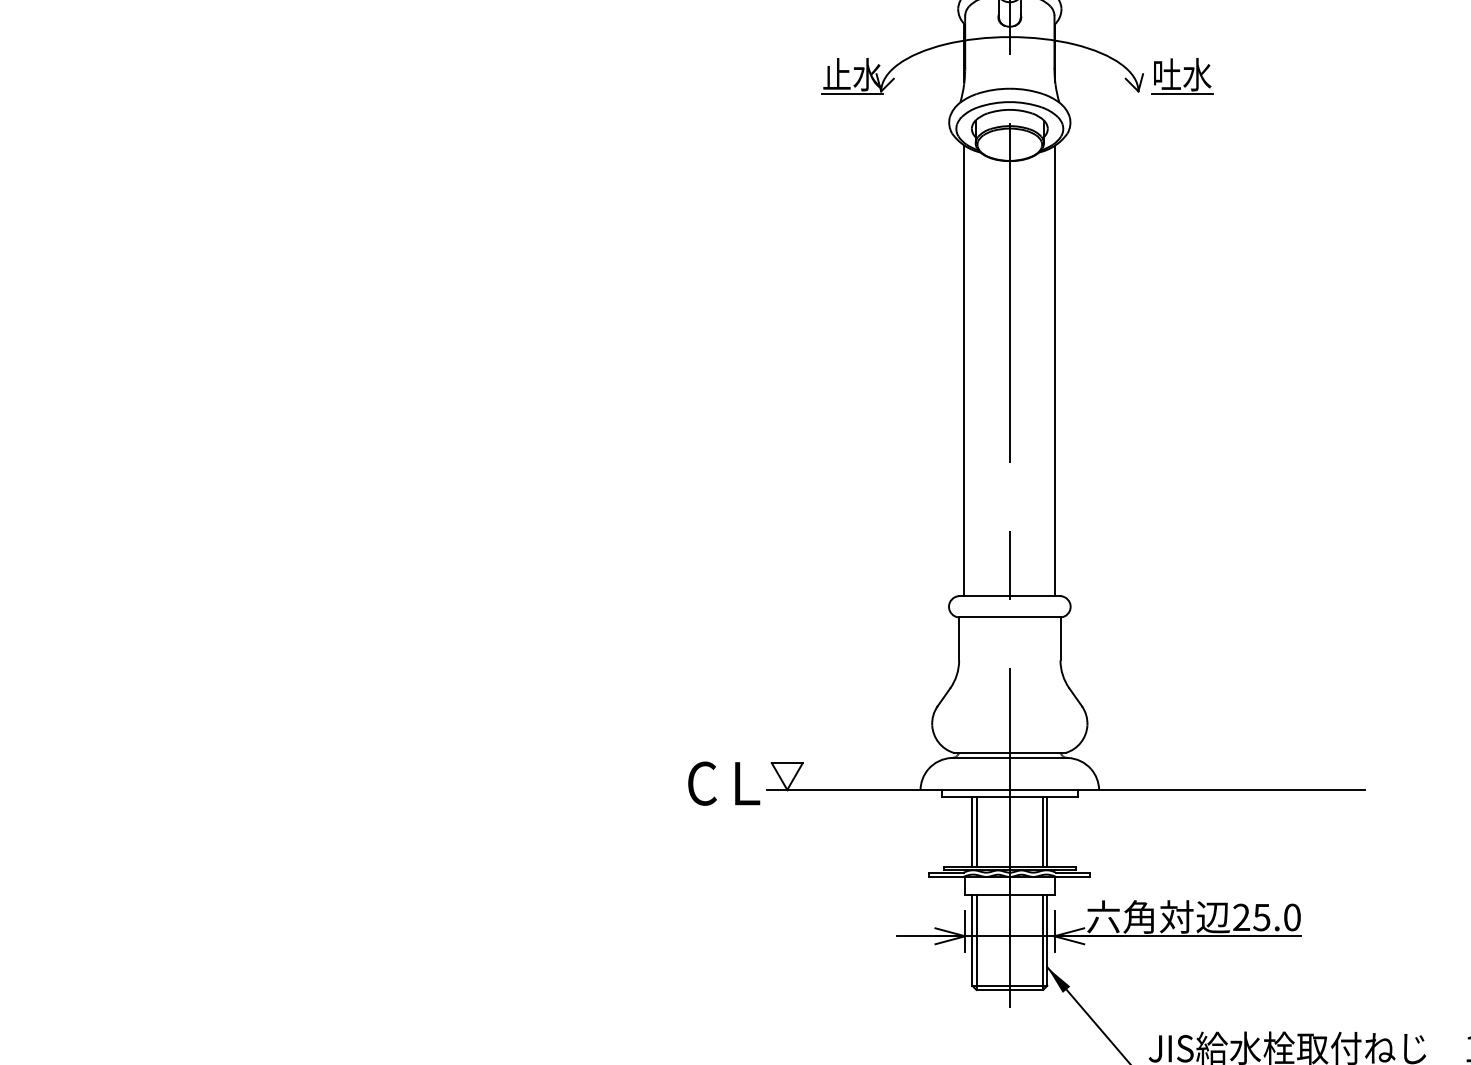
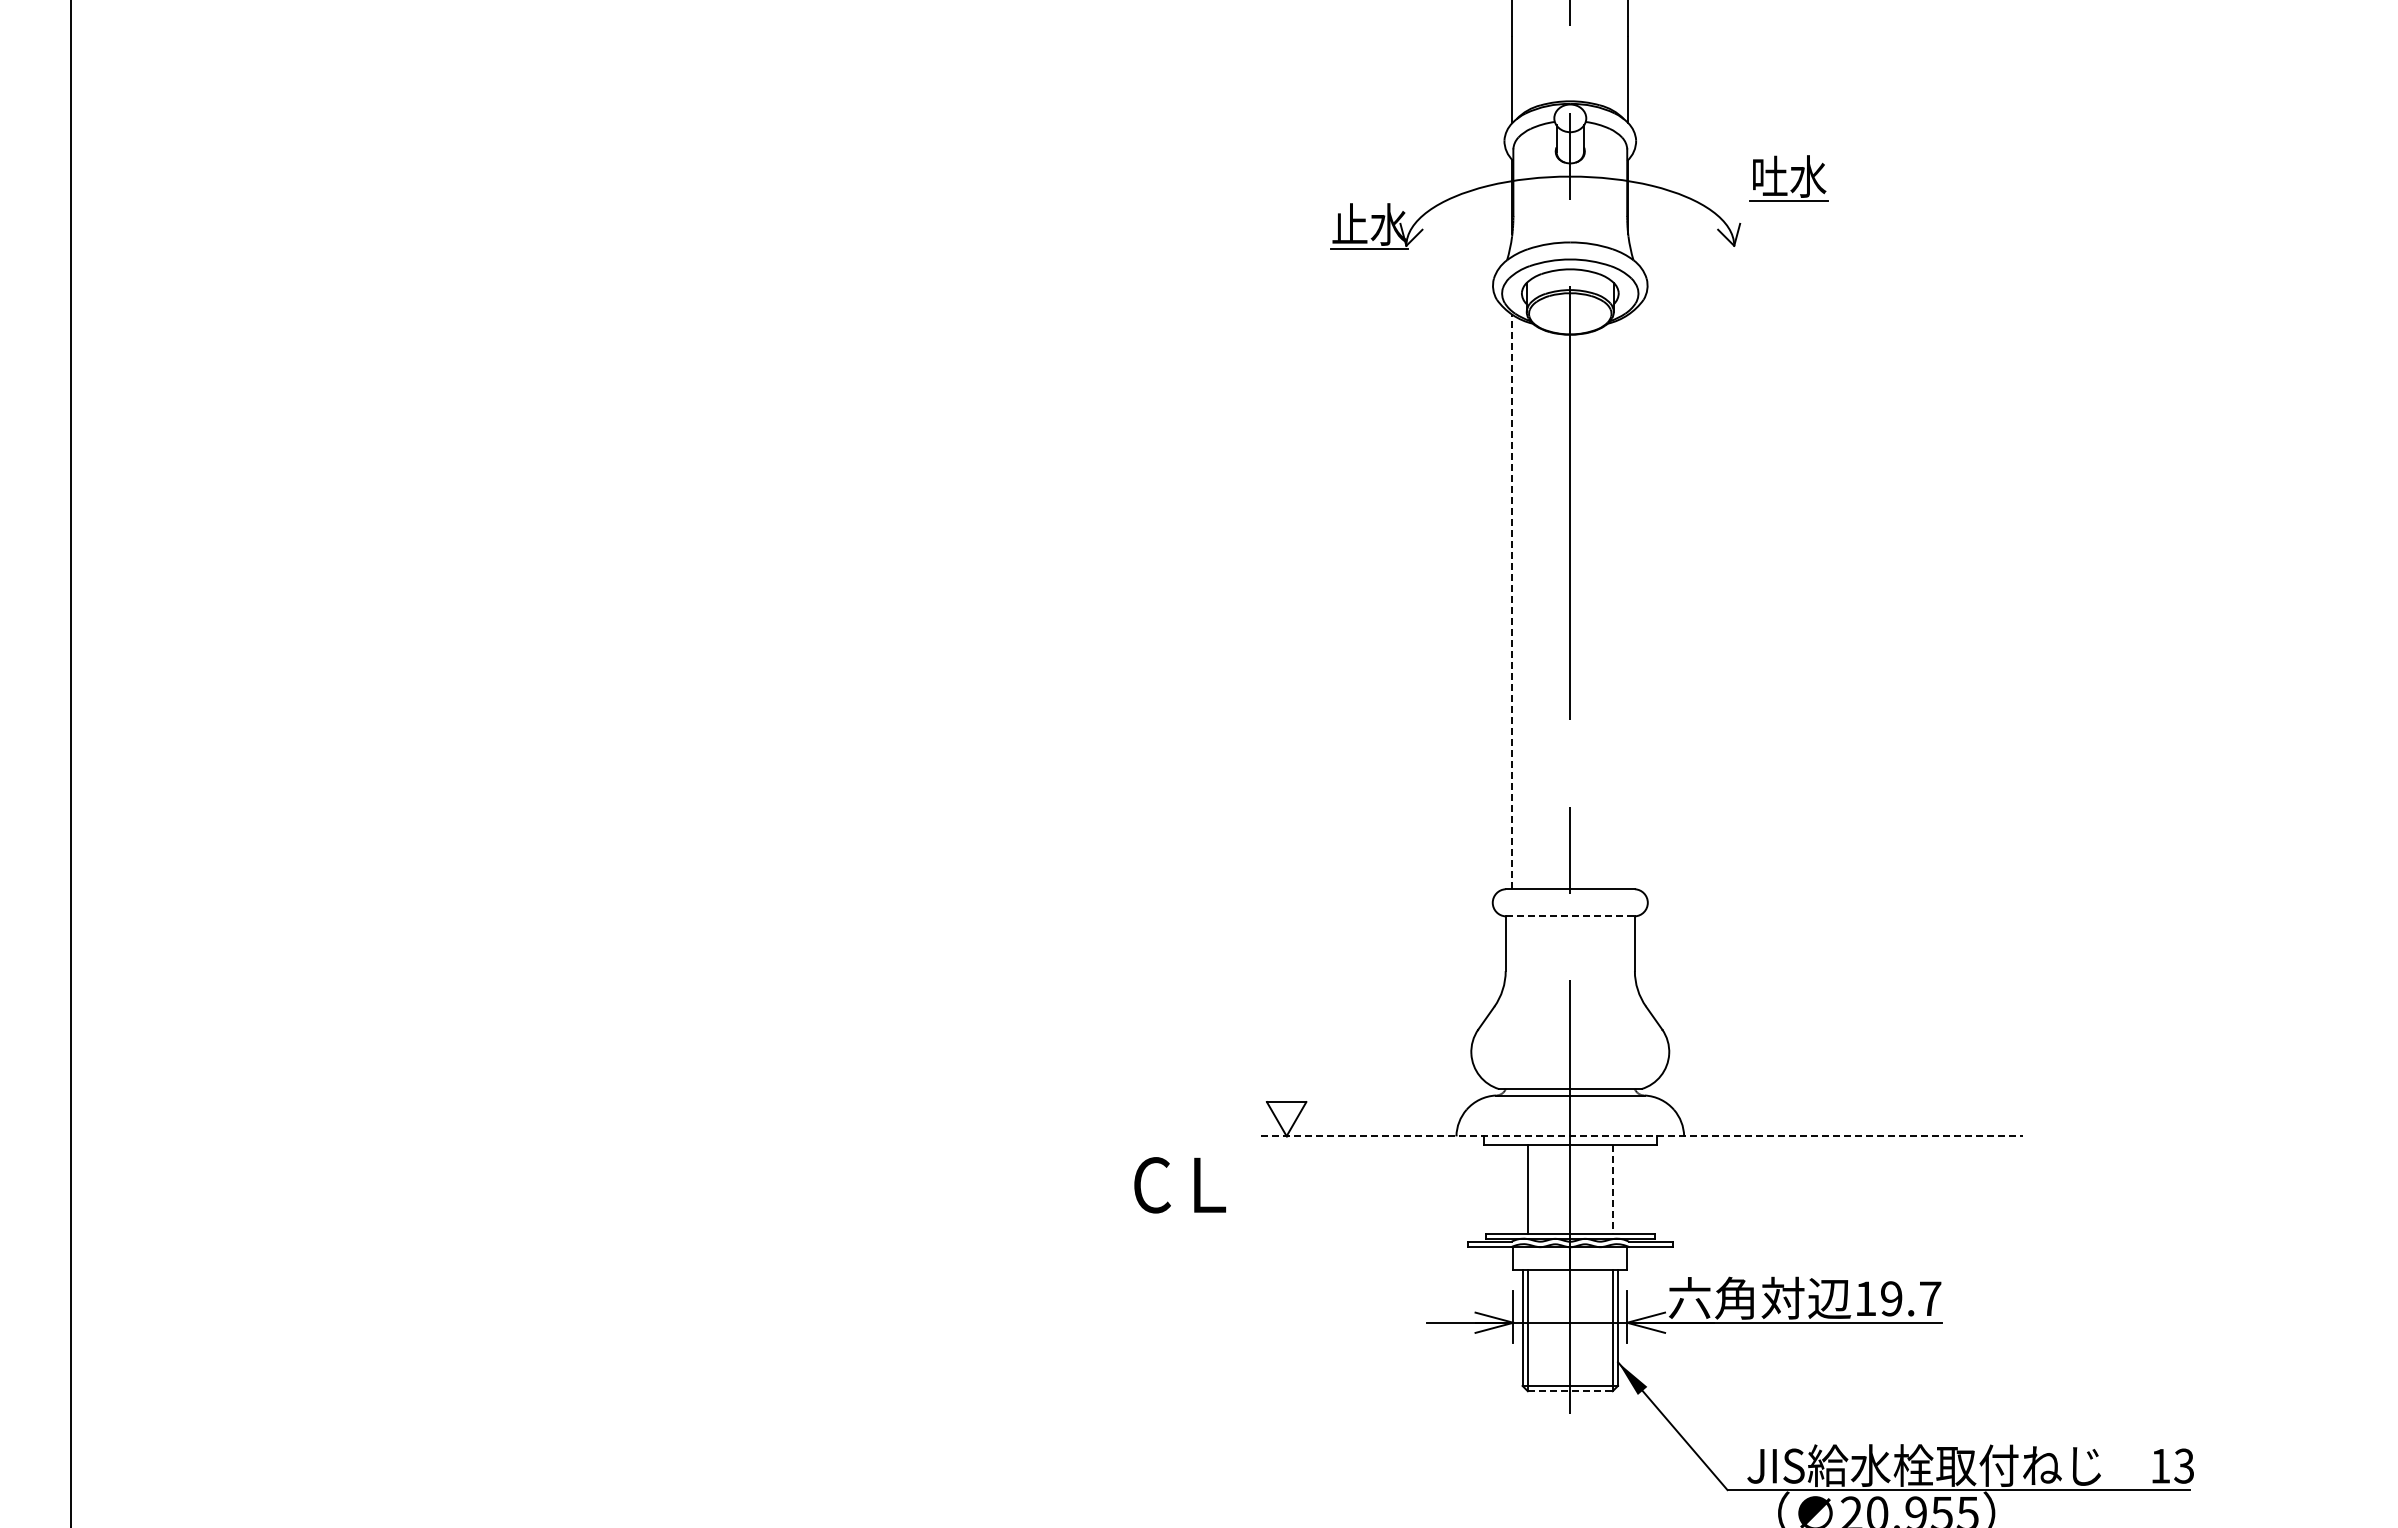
part: (1181, 76) -> (1788, 178), moved
line: (964, 370) -> (1512, 601), solid -> dashed
line: (1055, 370) -> (1628, 601), removed
line: (1009, 617) -> (1570, 916), solid -> dashed
text: (723, 783) -> (1179, 1185), moved
line: (1066, 790) -> (1642, 1136), solid -> dashed
line: (972, 831) -> (1522, 1189), removed
line: (1047, 831) -> (1618, 1189), removed
line: (1042, 832) -> (1612, 1190), solid -> dashed
text: (1267, 917) -> (1898, 1298), 25.0 -> 19.7
line: (1009, 990) -> (1570, 1391), solid -> dashed

